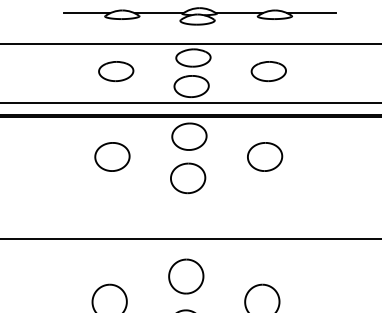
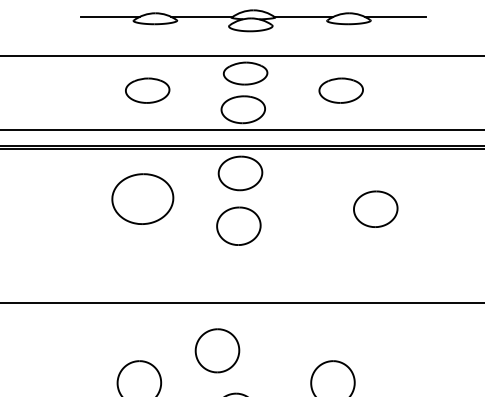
part: (112, 156) -> (142, 198), size x1.4
part: (265, 156) -> (376, 208), moved
part: (186, 276) -> (217, 350), moved

